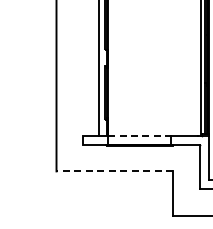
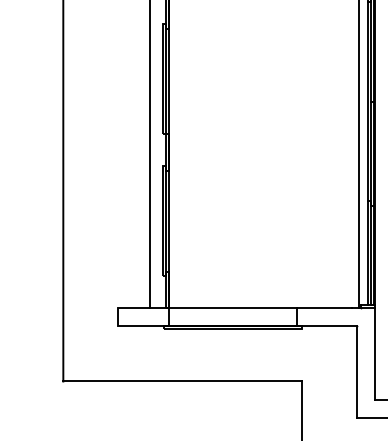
line: (139, 135) -> (233, 308), dashed -> solid
line: (114, 171) -> (181, 381), dashed -> solid

